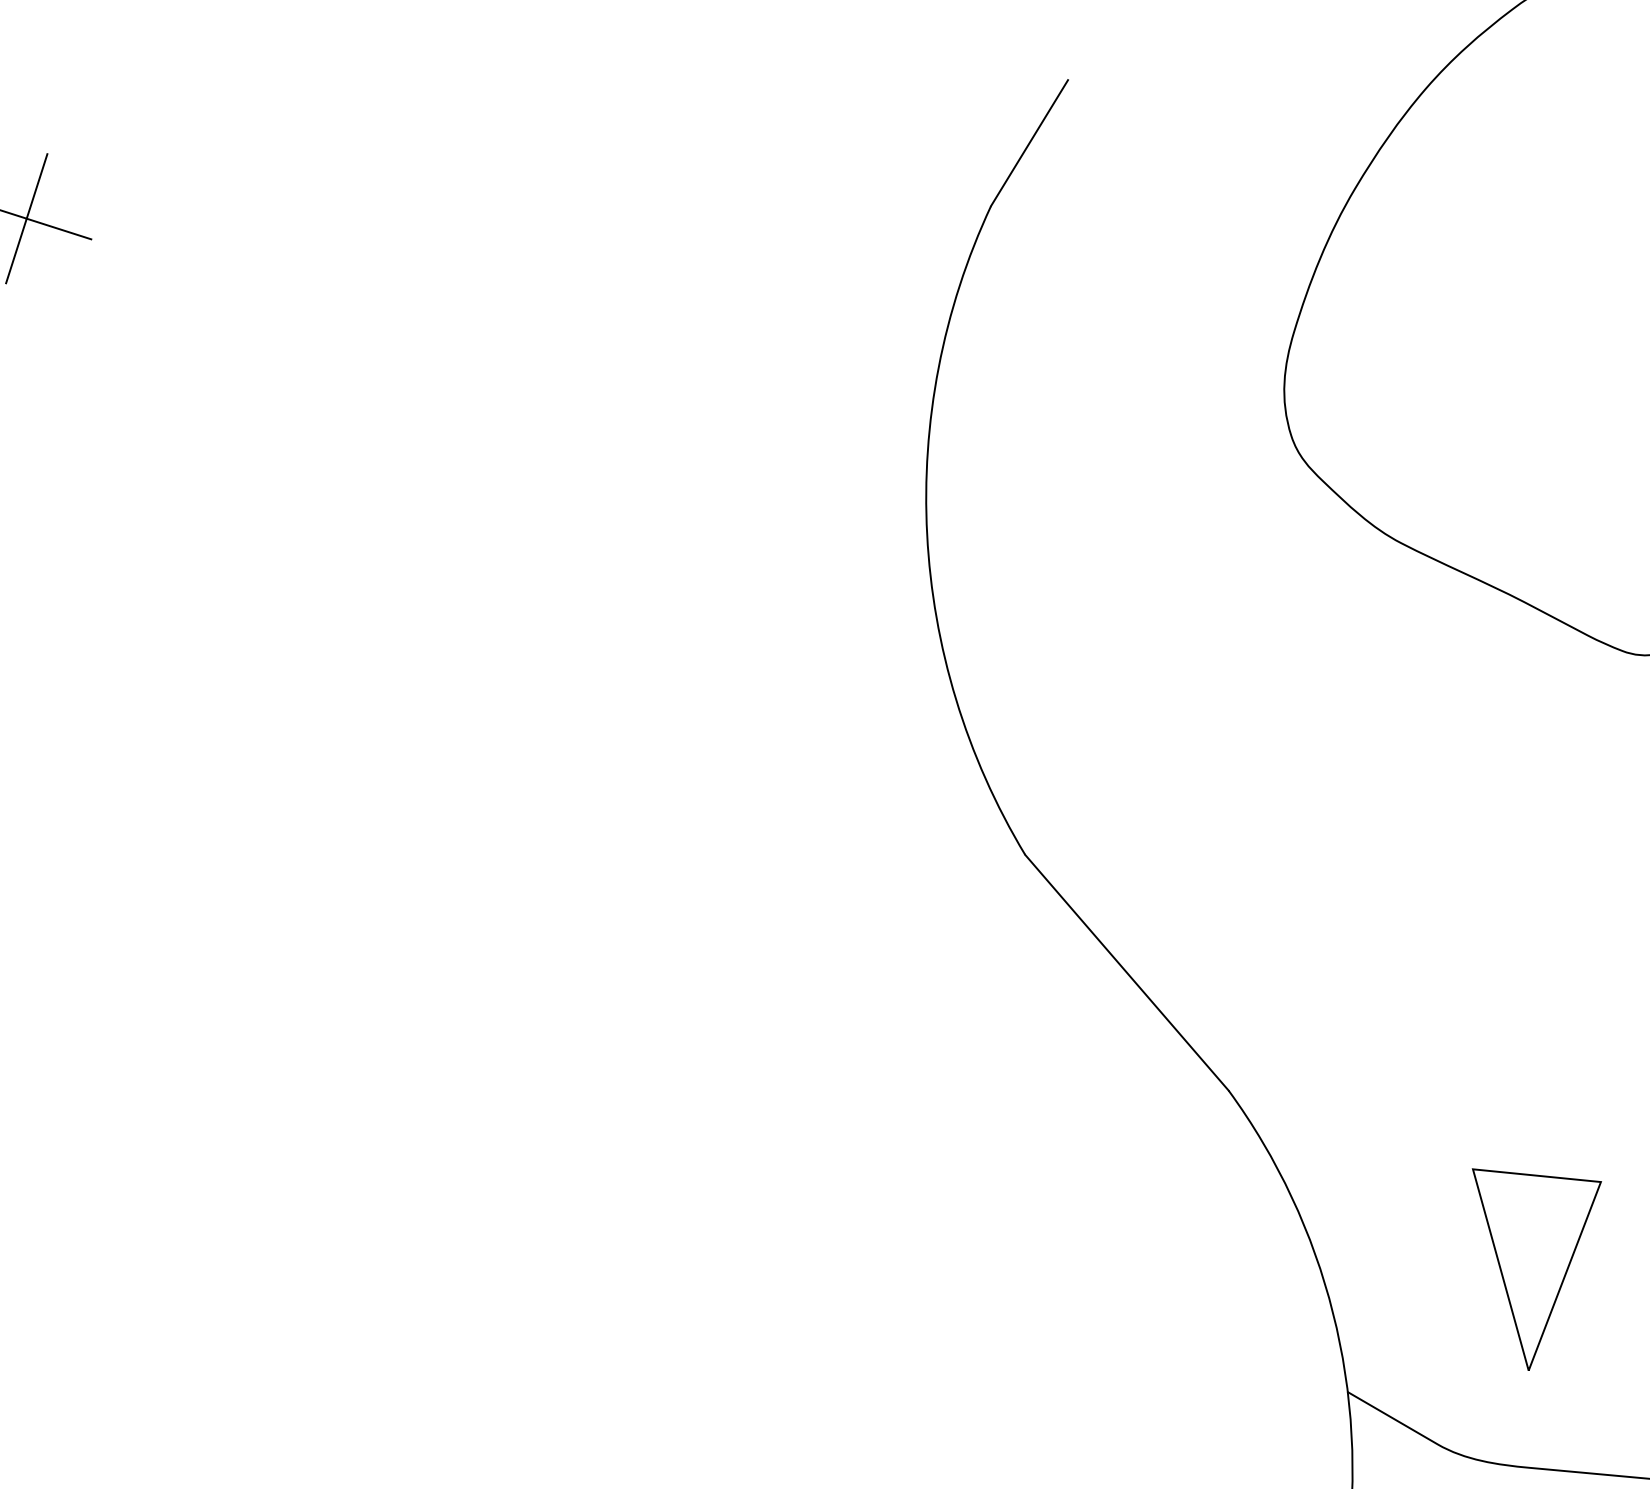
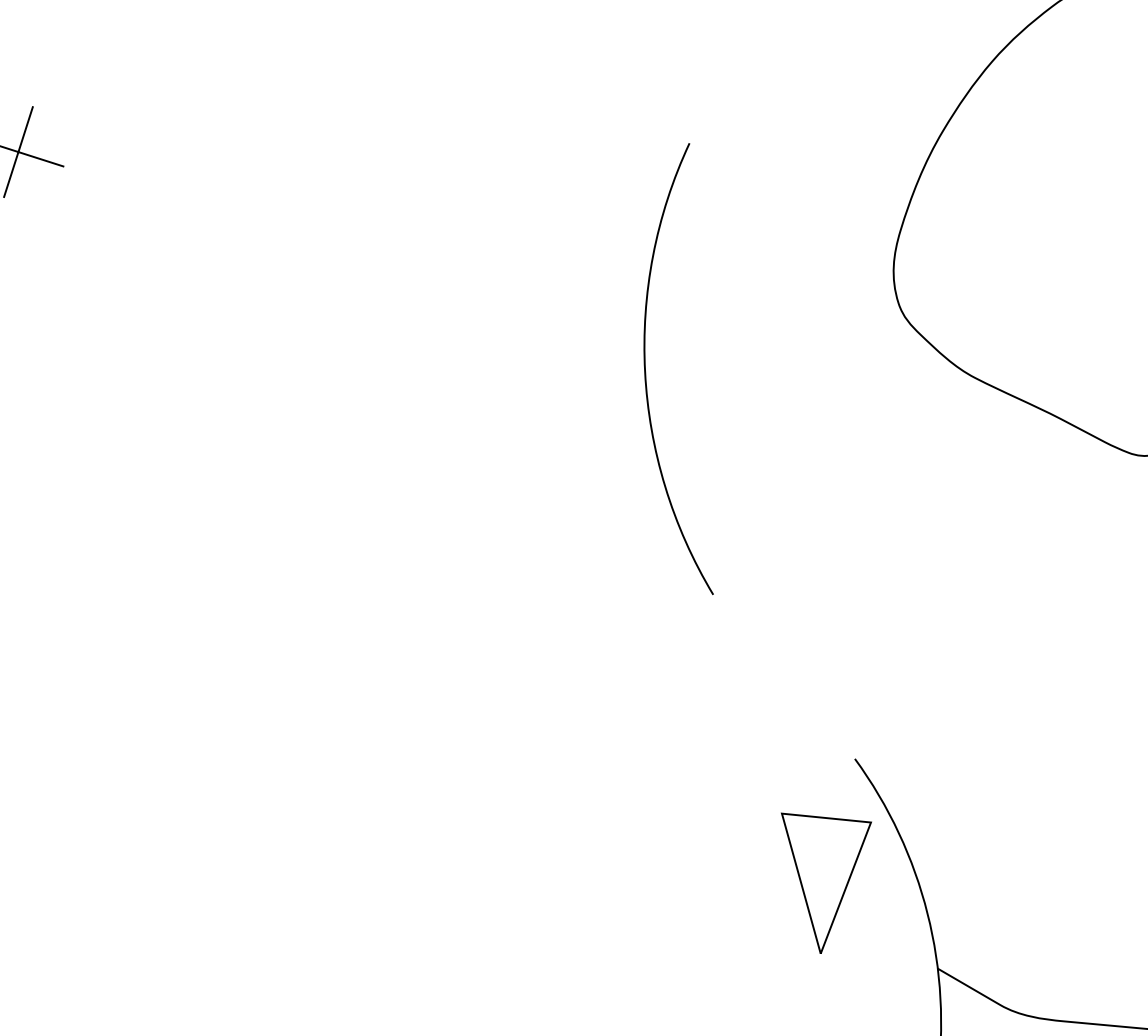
line: (1029, 143) -> (716, 99), removed
line: (1126, 972) -> (783, 676), removed
part: (1536, 1268) -> (826, 882), moved

